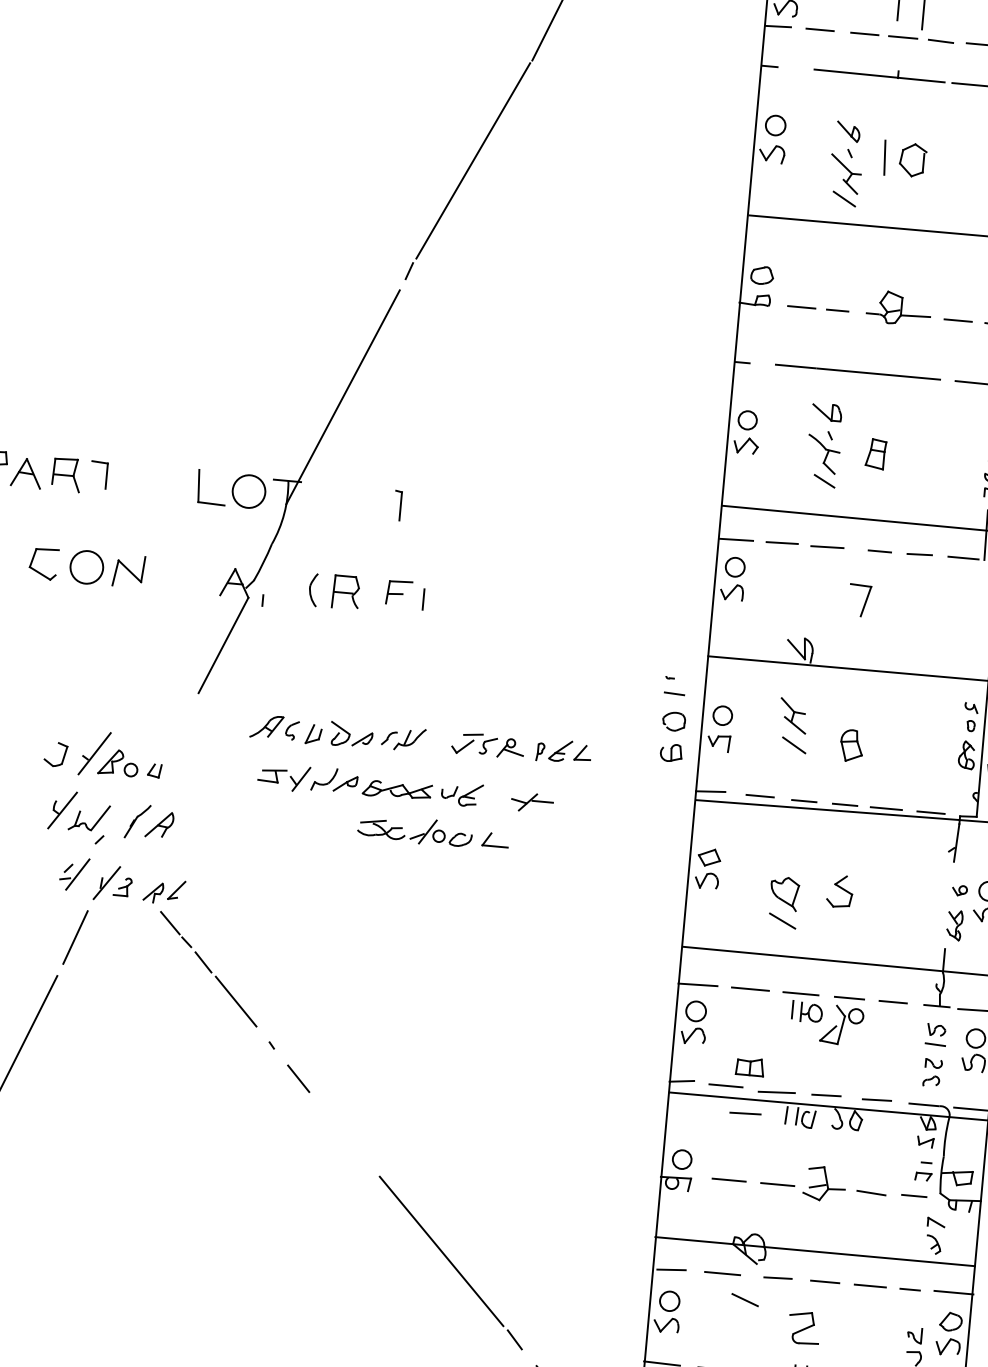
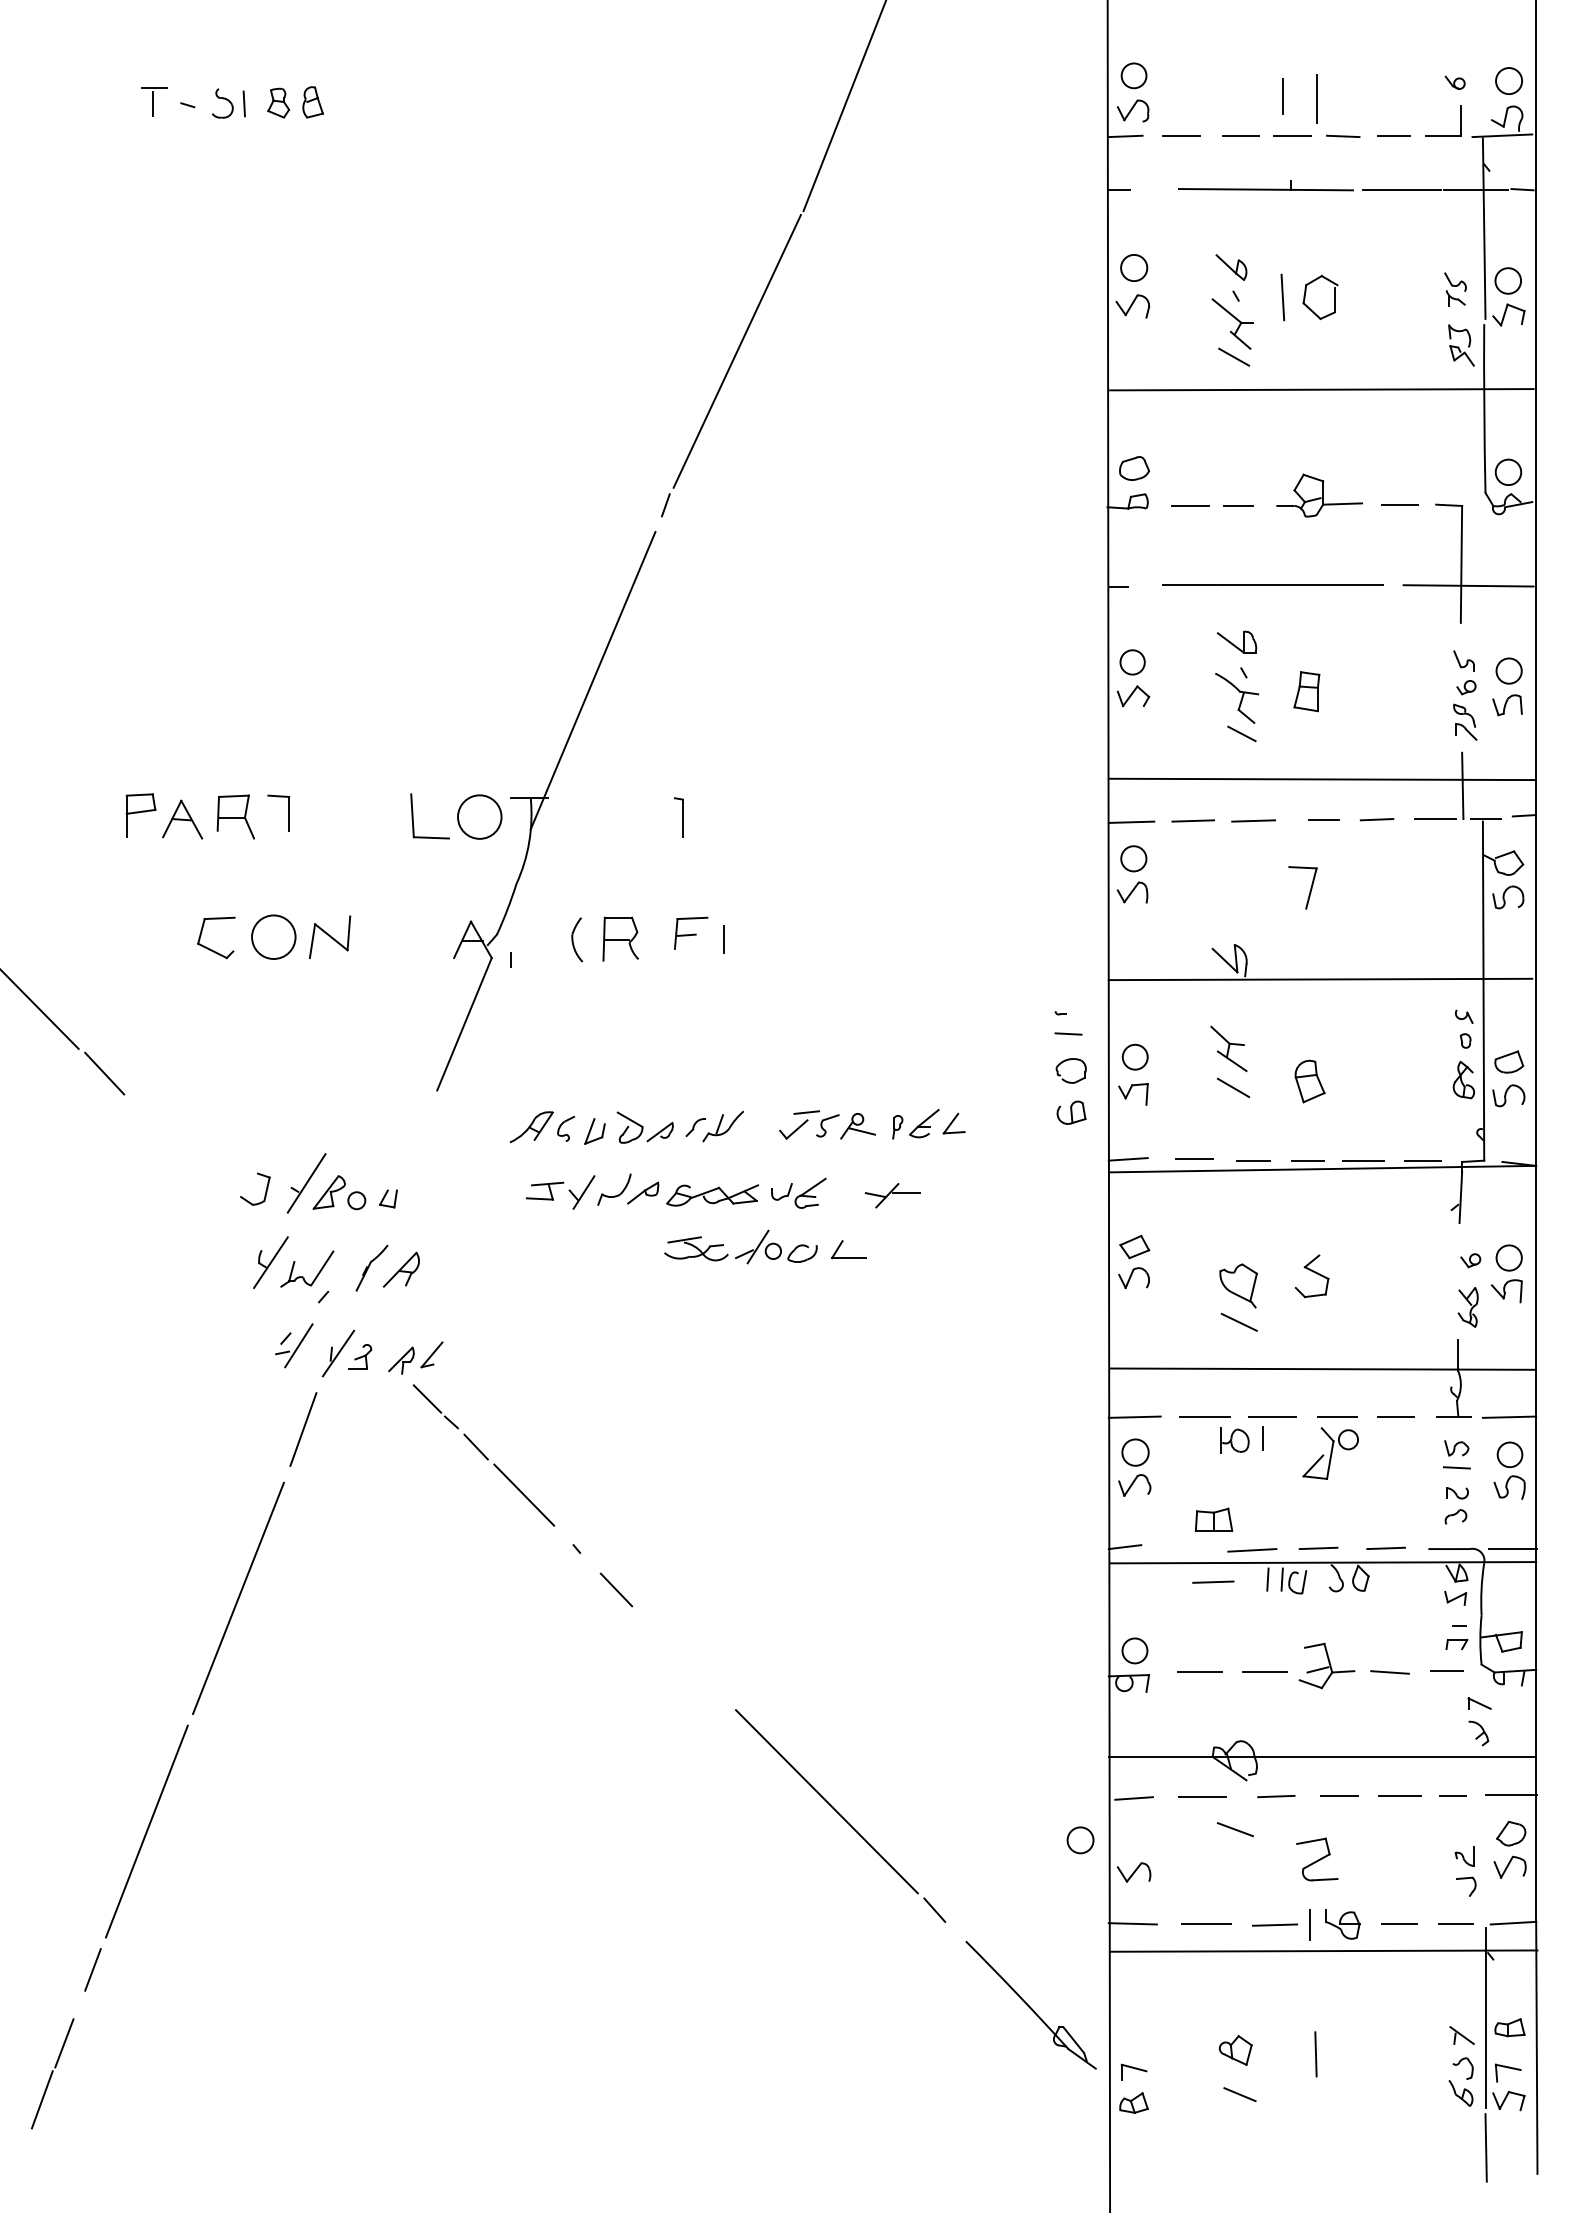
part: (811, 1012) -> (1234, 1440), moved
line: (726, 1085) -> (1184, 1547), removed
circle: (669, 1301) -> (1080, 1840), moved

